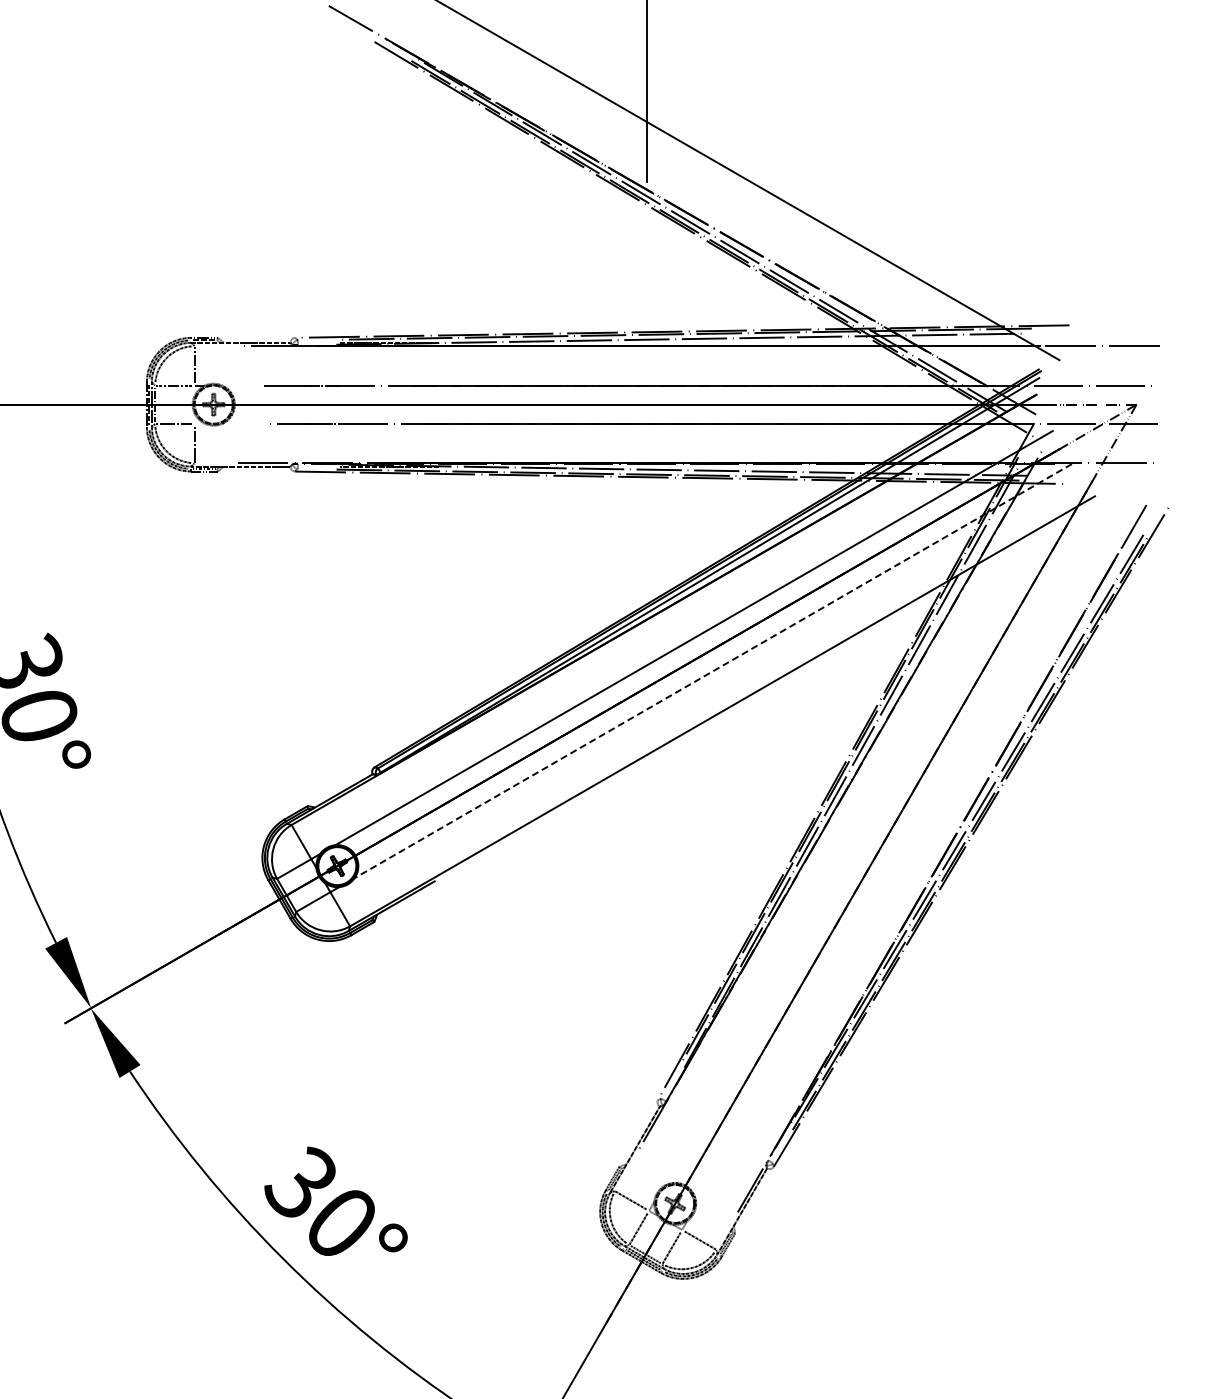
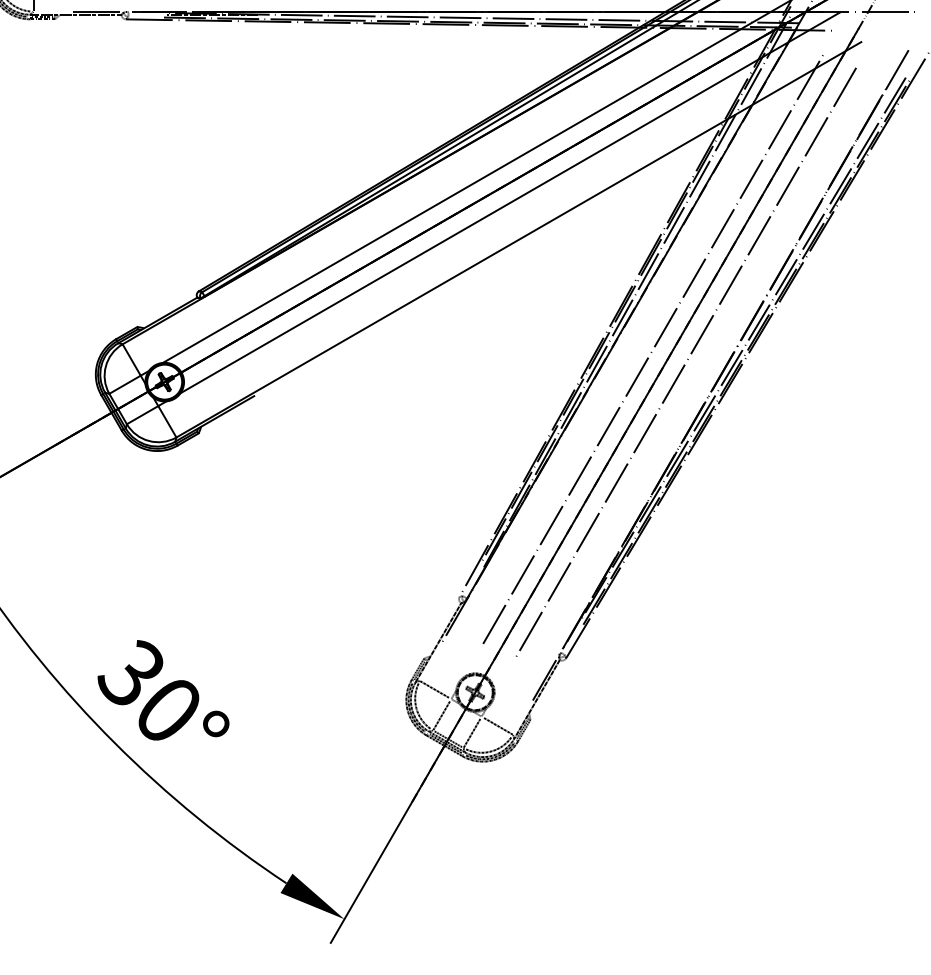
line: (712, 671) -> (509, 203), dashed -> solid
line: (869, 827) -> (653, 346), added
line: (902, 846) -> (684, 364), added

